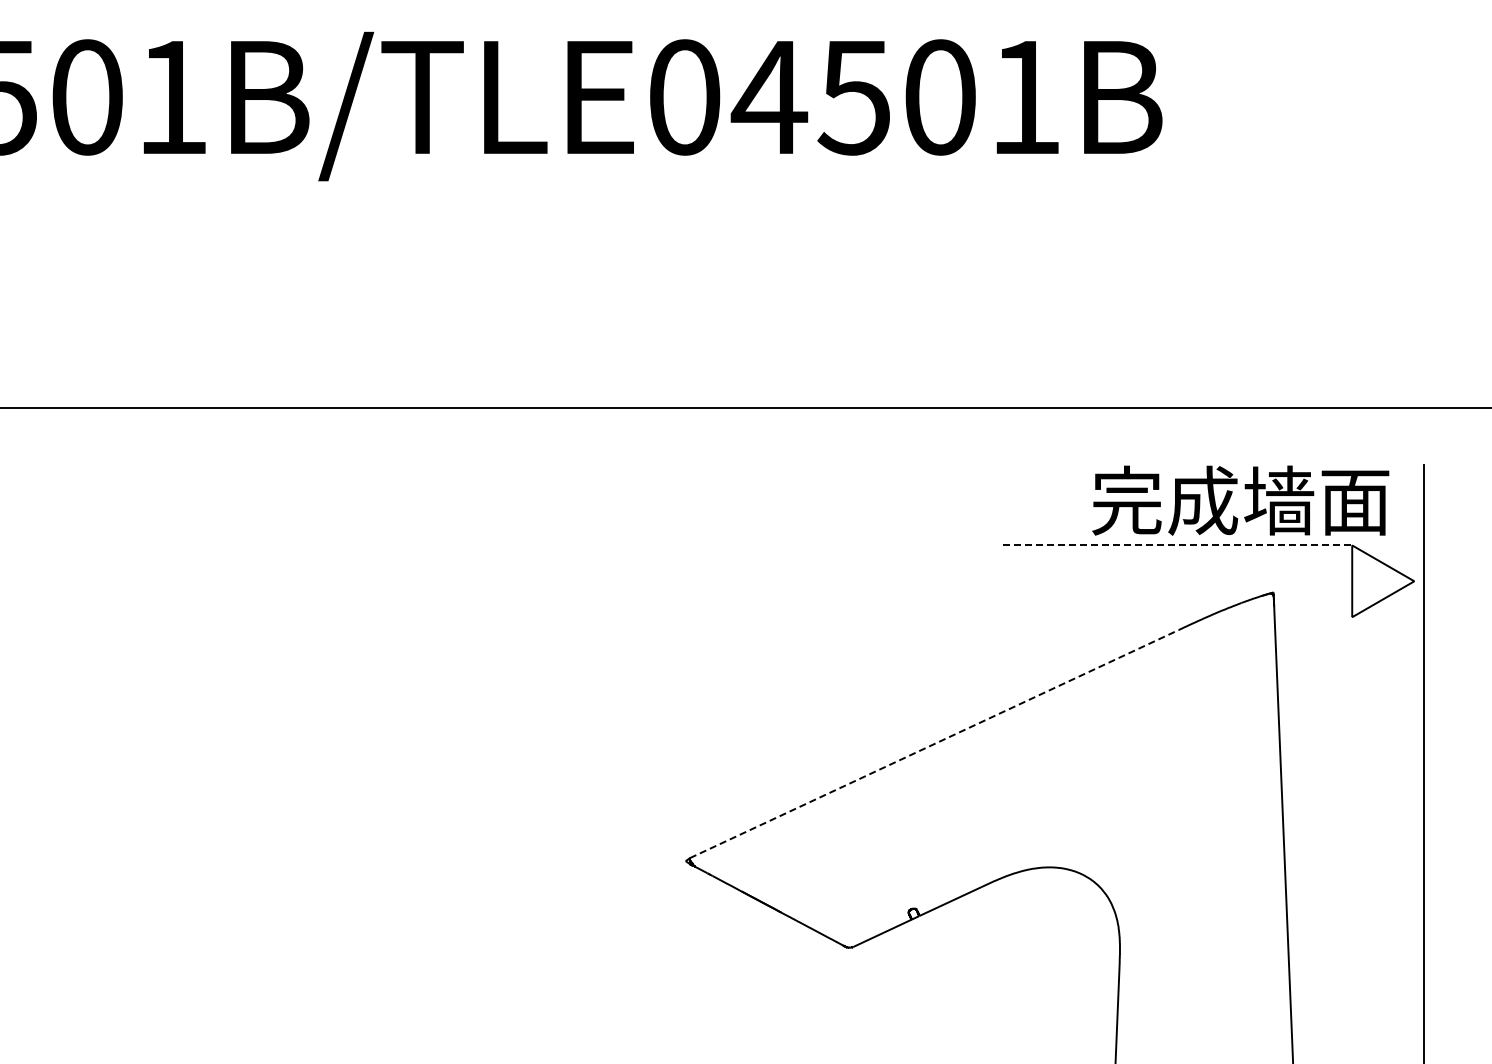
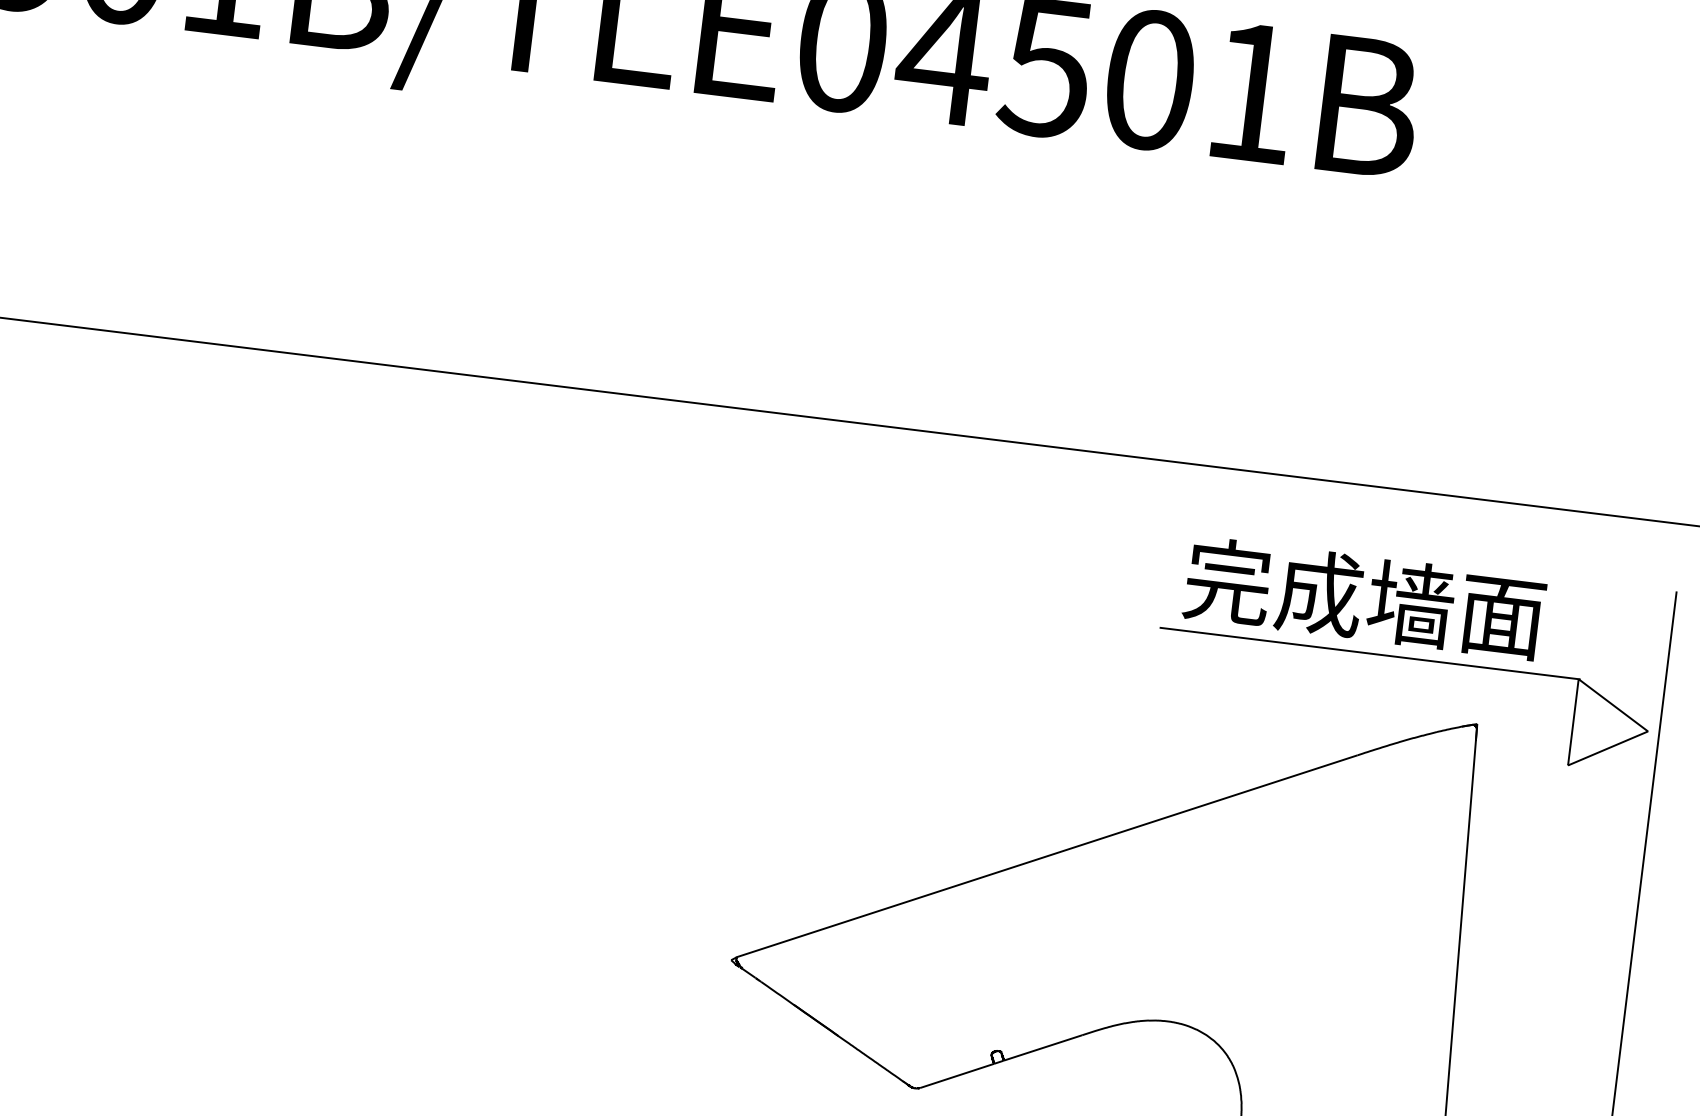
text: (1240, 500) -> (1364, 598), moved
line: (1179, 545) -> (1371, 653), dashed -> solid
line: (934, 744) -> (1047, 856), dashed -> solid

